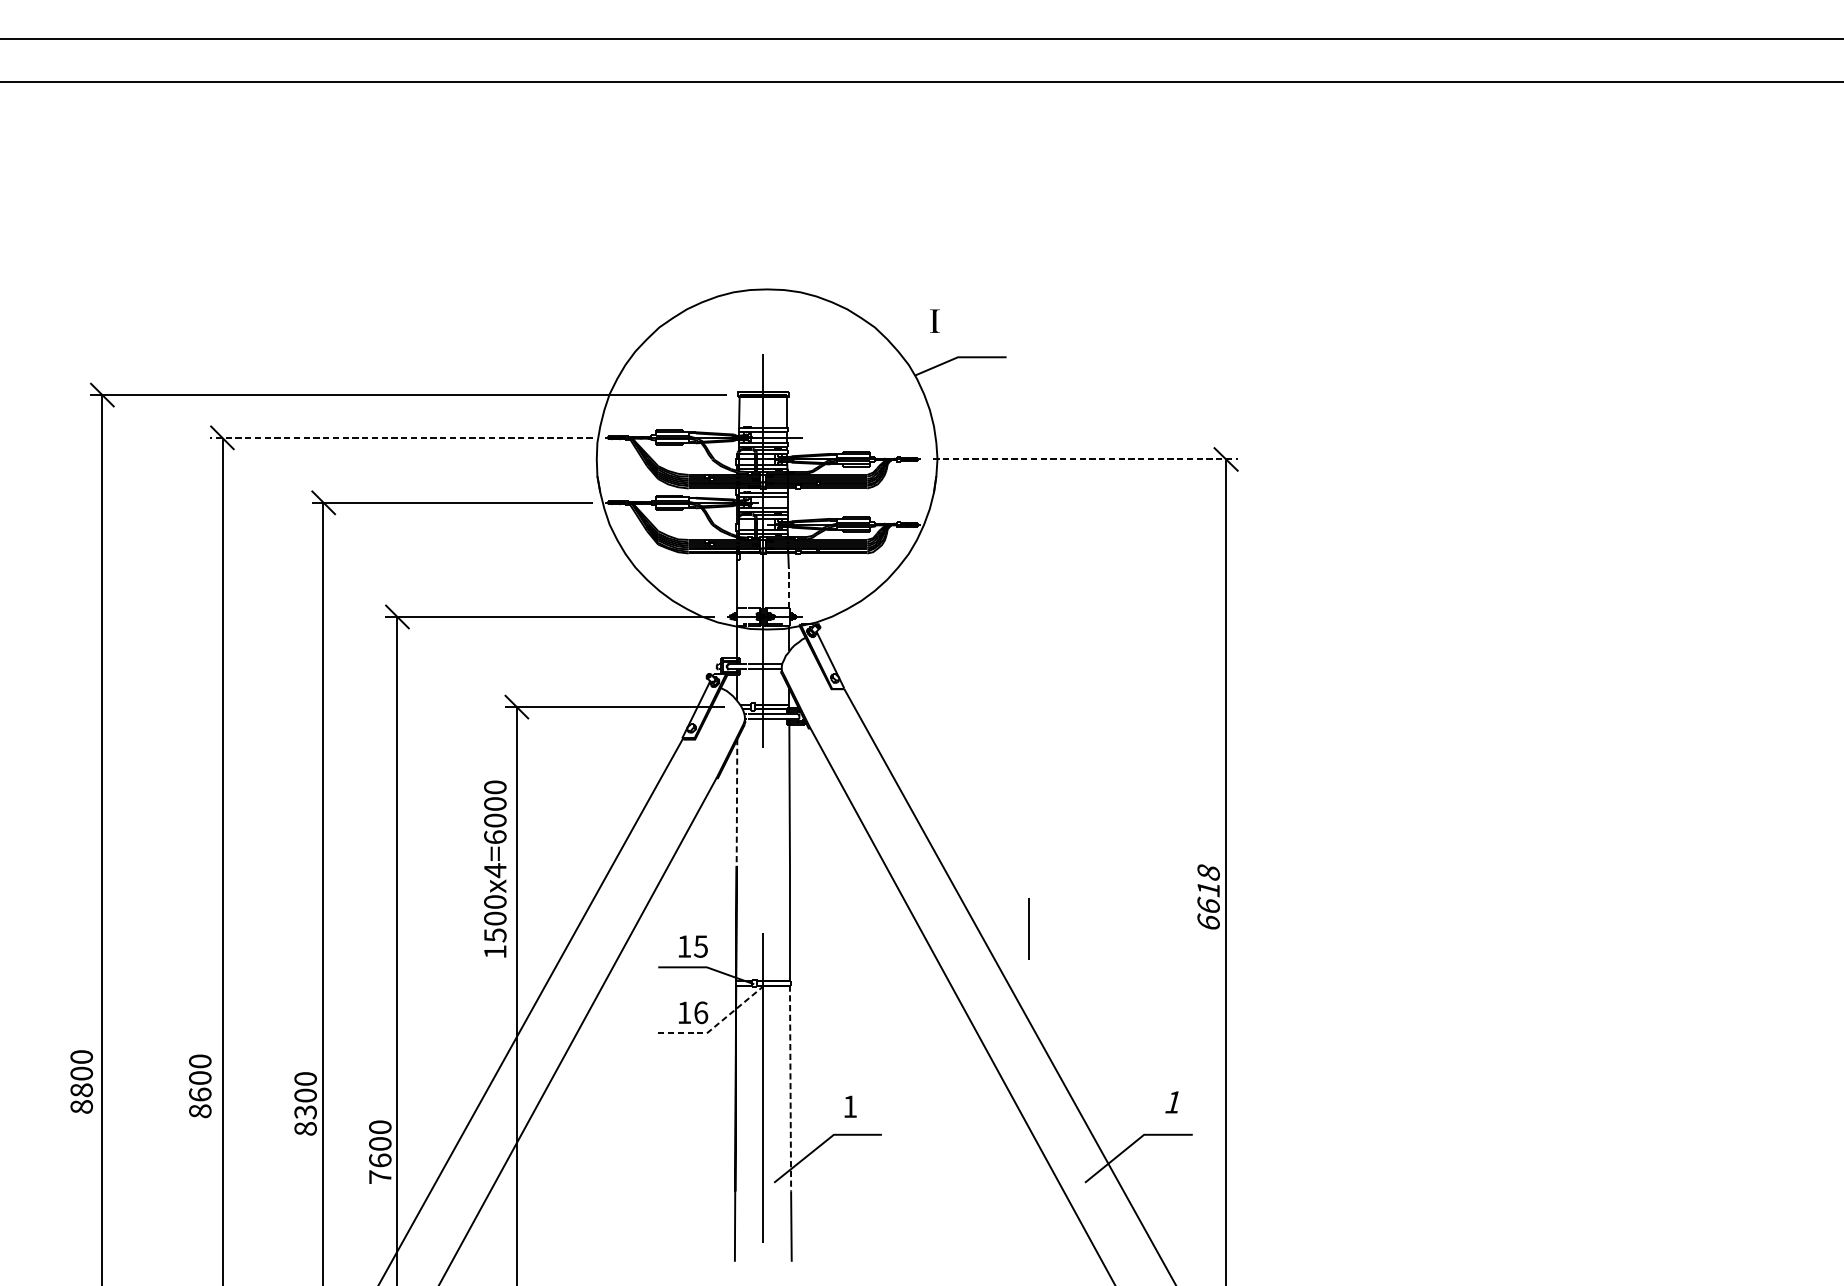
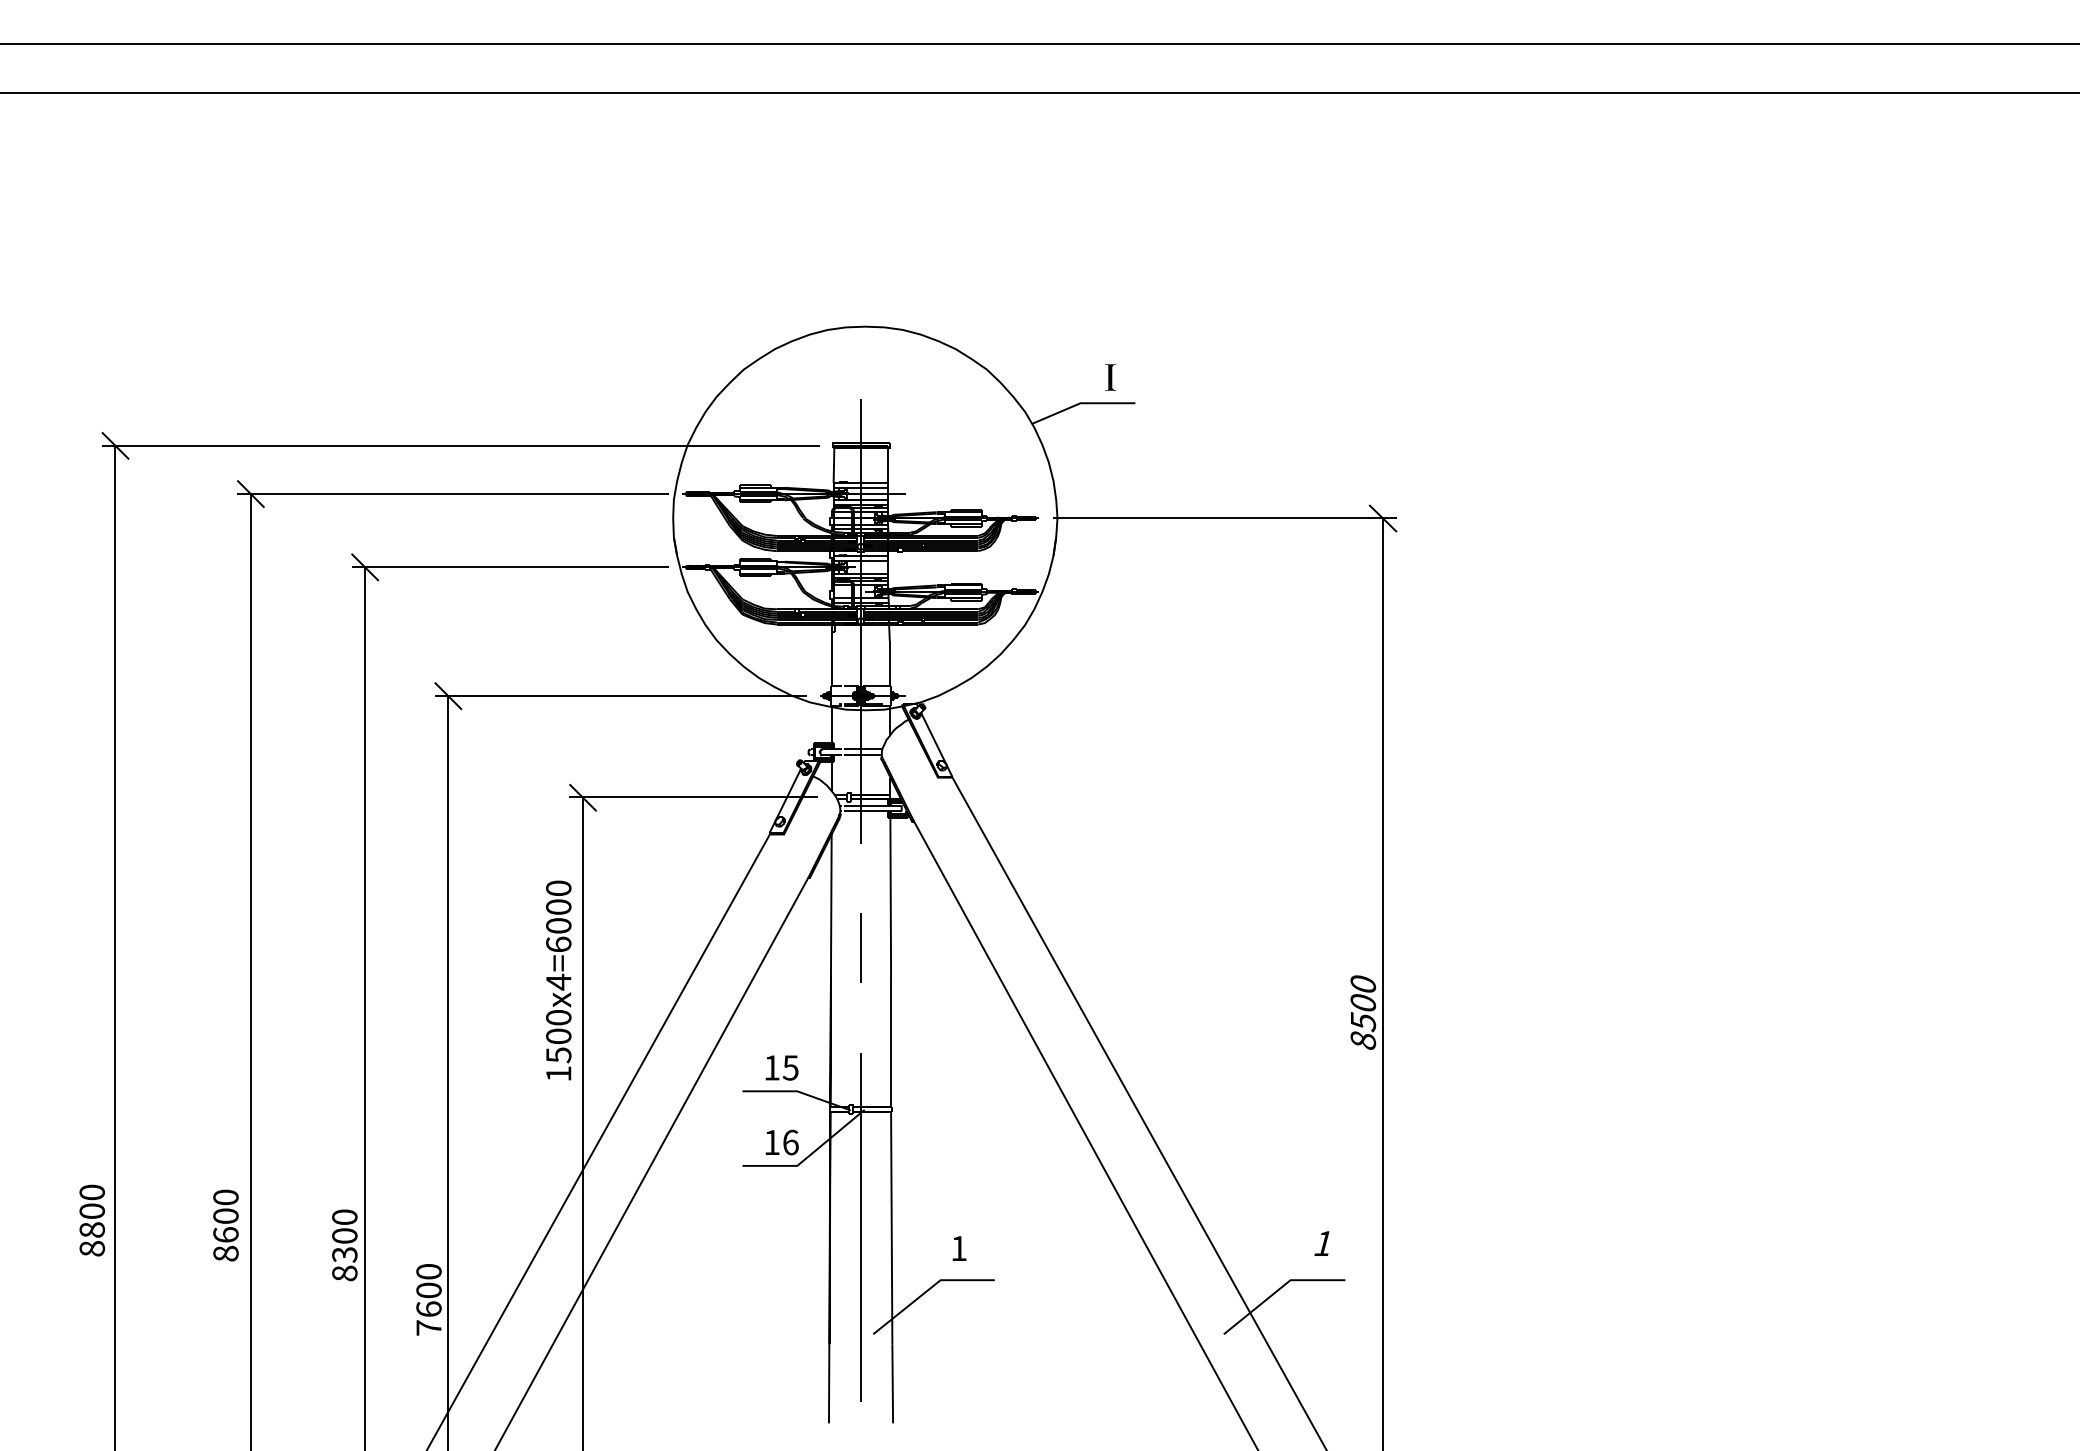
part: (934, 321) -> (1110, 377), moved
line: (401, 437) -> (452, 493), dashed -> solid
line: (1086, 459) -> (1225, 518), dashed -> solid
line: (788, 587) -> (889, 662), dashed -> solid
line: (737, 802) -> (831, 905), dashed -> solid
text: (1208, 897) -> (1363, 1012), 6618 -> 8500
line: (1028, 928) -> (860, 947), moved
line: (717, 1024) -> (809, 1155), dashed -> solid
line: (790, 1088) -> (891, 1228), dashed -> solid

